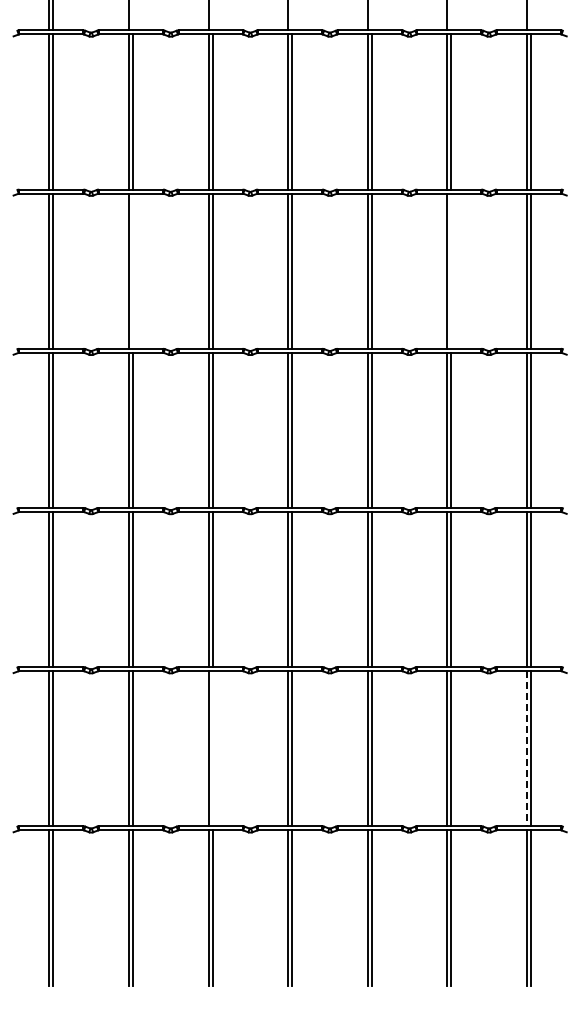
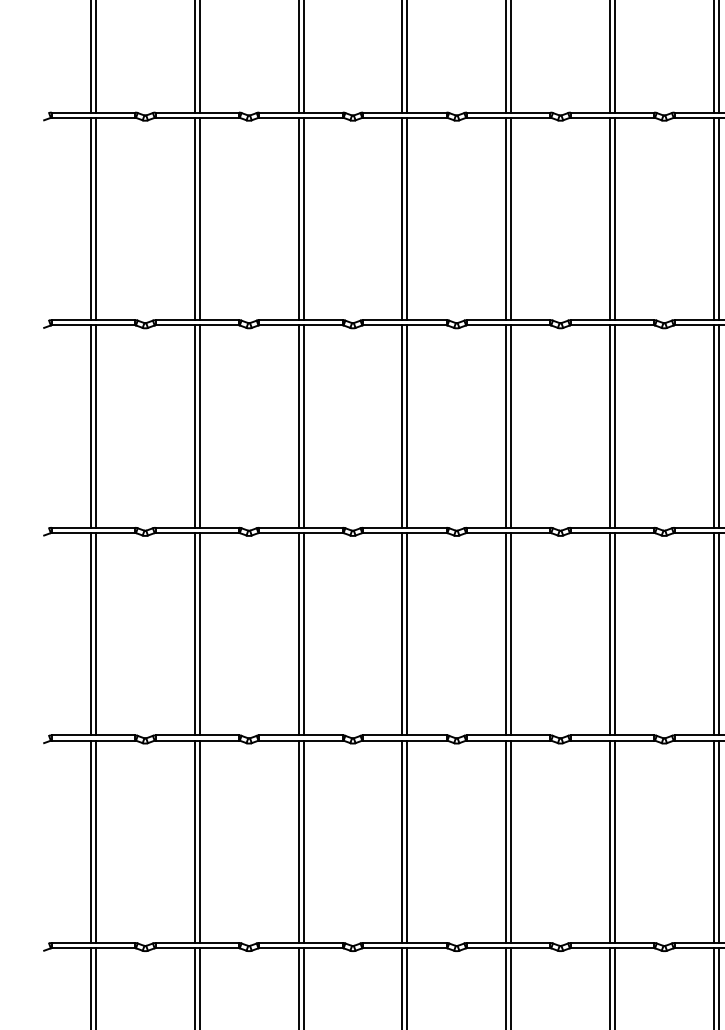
line: (132, 270) -> (199, 218), added
line: (451, 270) -> (615, 218), added
line: (212, 748) -> (303, 841), added
line: (526, 748) -> (713, 841), dashed -> solid

